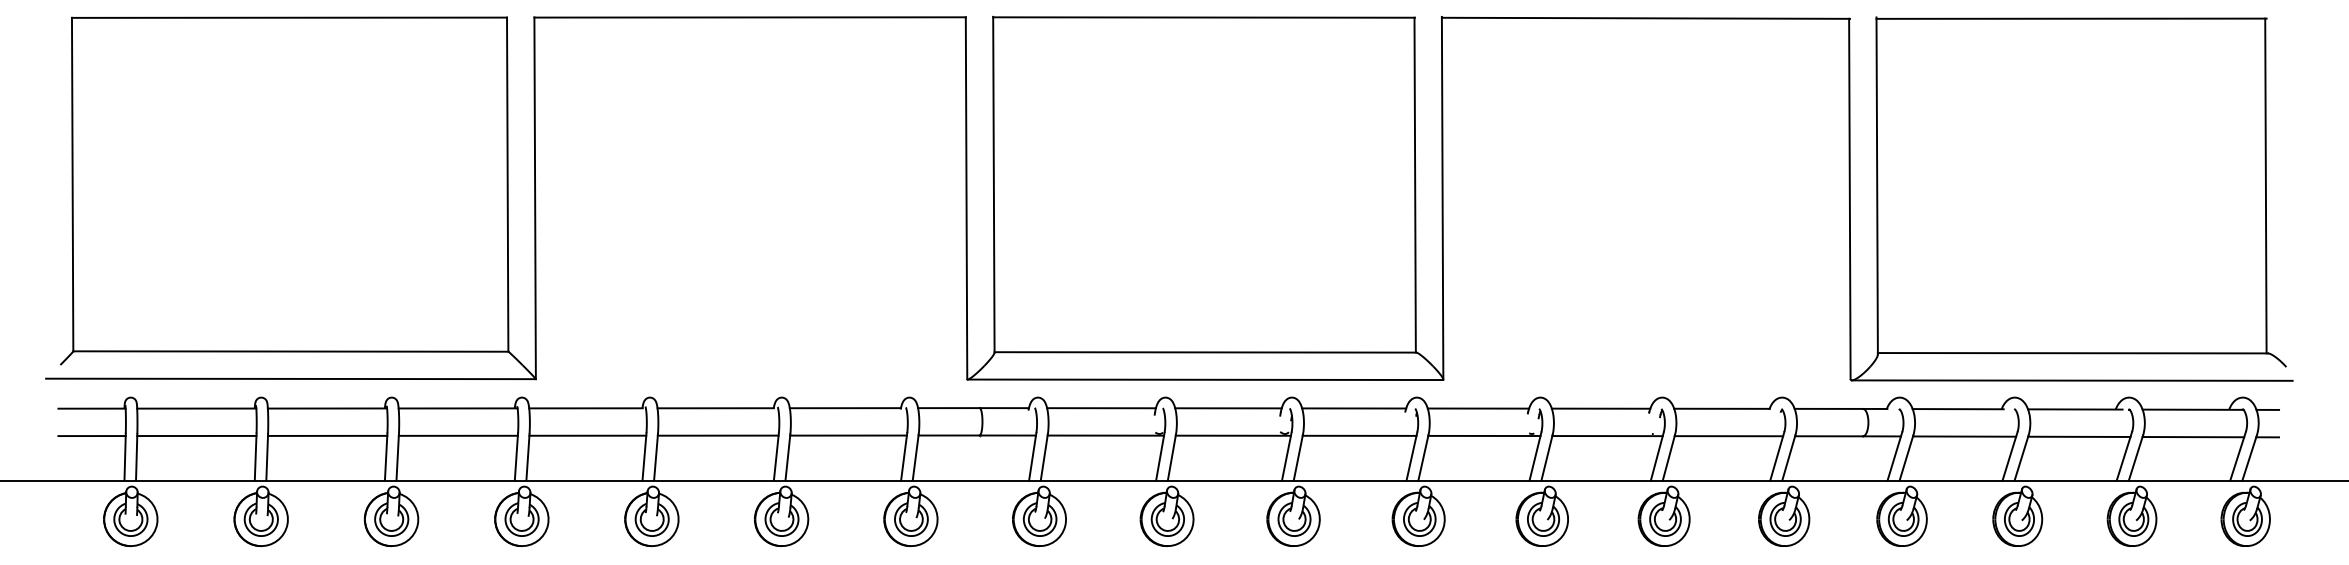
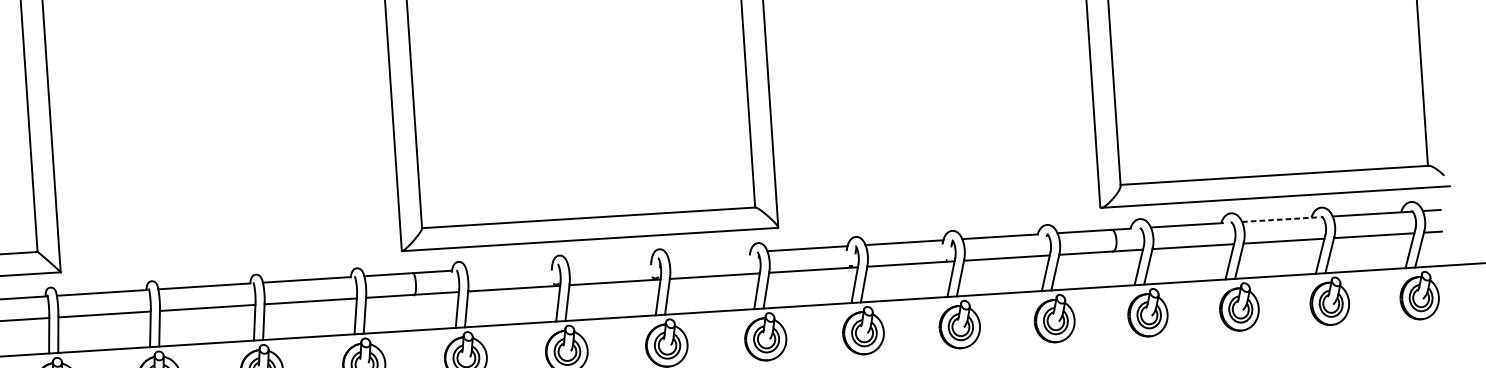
line: (1101, 408) -> (509, 267), removed
line: (1228, 408) -> (609, 261), removed
line: (1354, 408) -> (709, 254), removed
line: (2075, 409) -> (1279, 219), solid -> dashed

